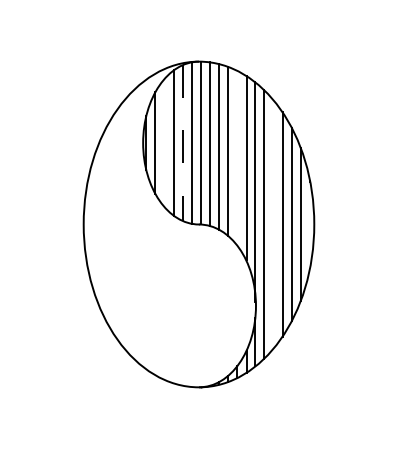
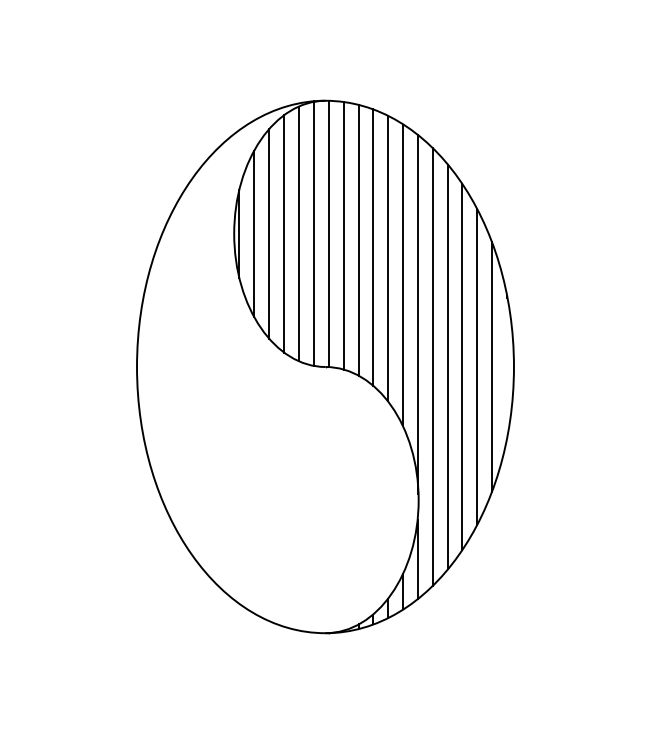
line: (164, 142) -> (269, 232), added
line: (182, 143) -> (298, 234), dashed -> solid
line: (237, 157) -> (388, 257), added
line: (273, 224) -> (447, 367), added

